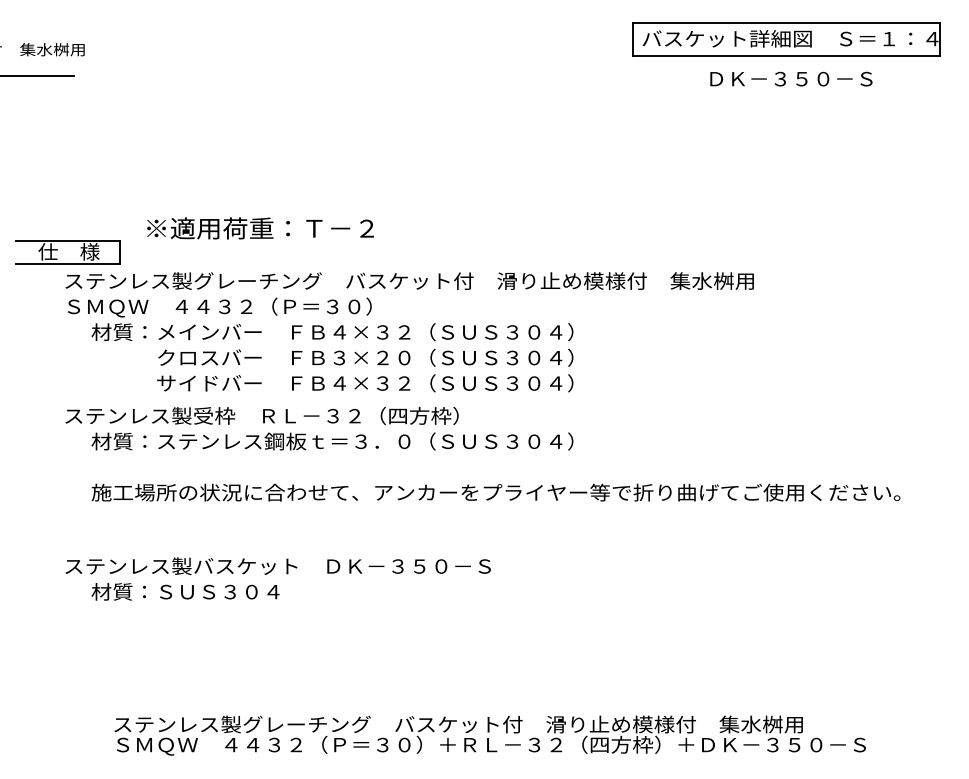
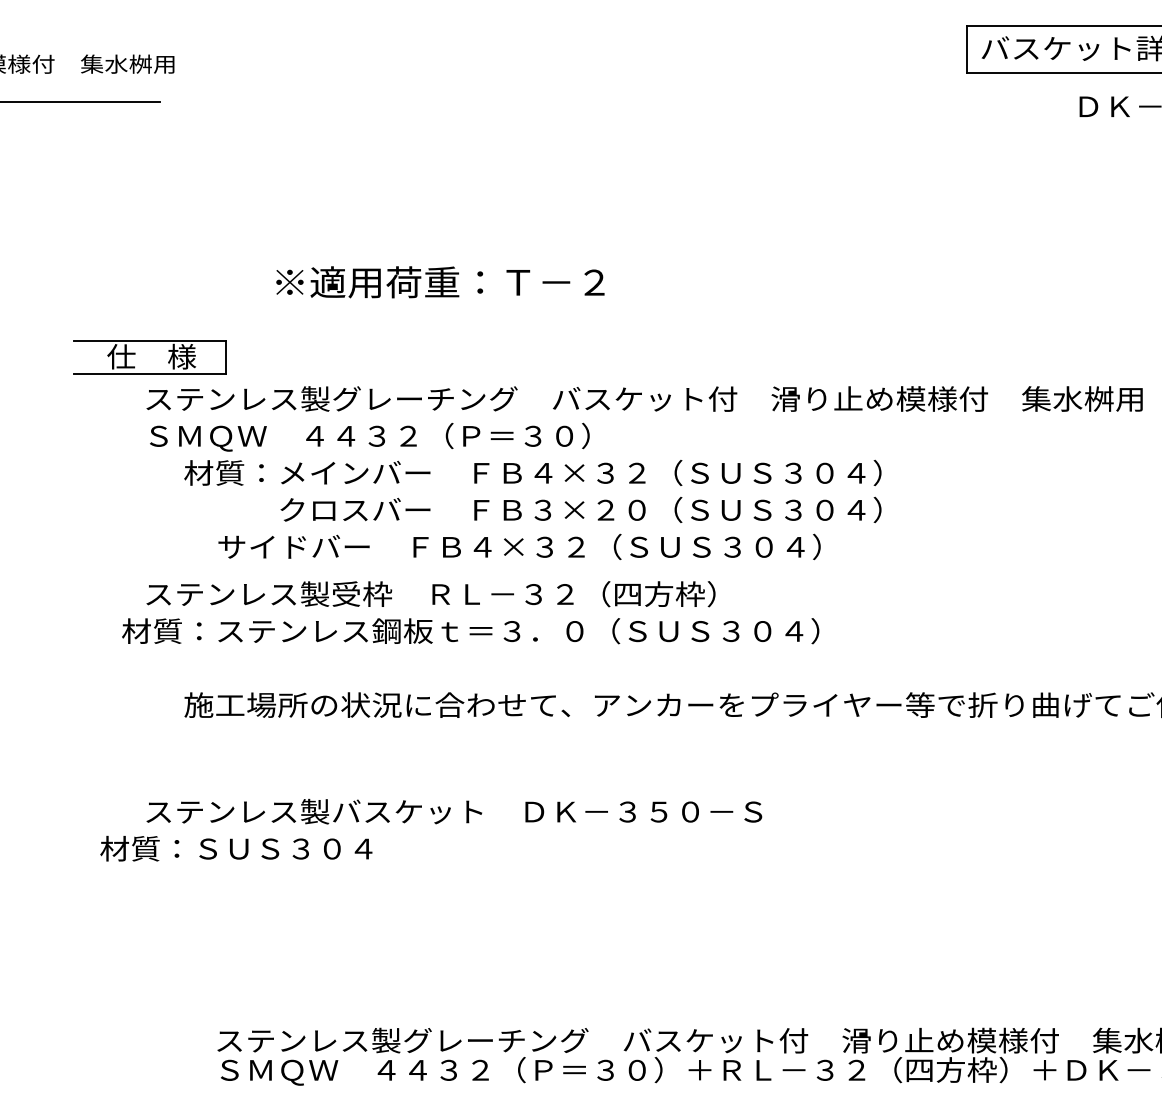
text: (260, 228) -> (440, 282), moved
text: (365, 383) -> (519, 547), moved
text: (332, 441) -> (470, 631), moved
text: (185, 591) -> (236, 848), moved

